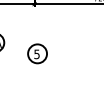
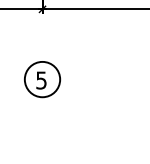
part: (37, 53) -> (42, 78), moved

